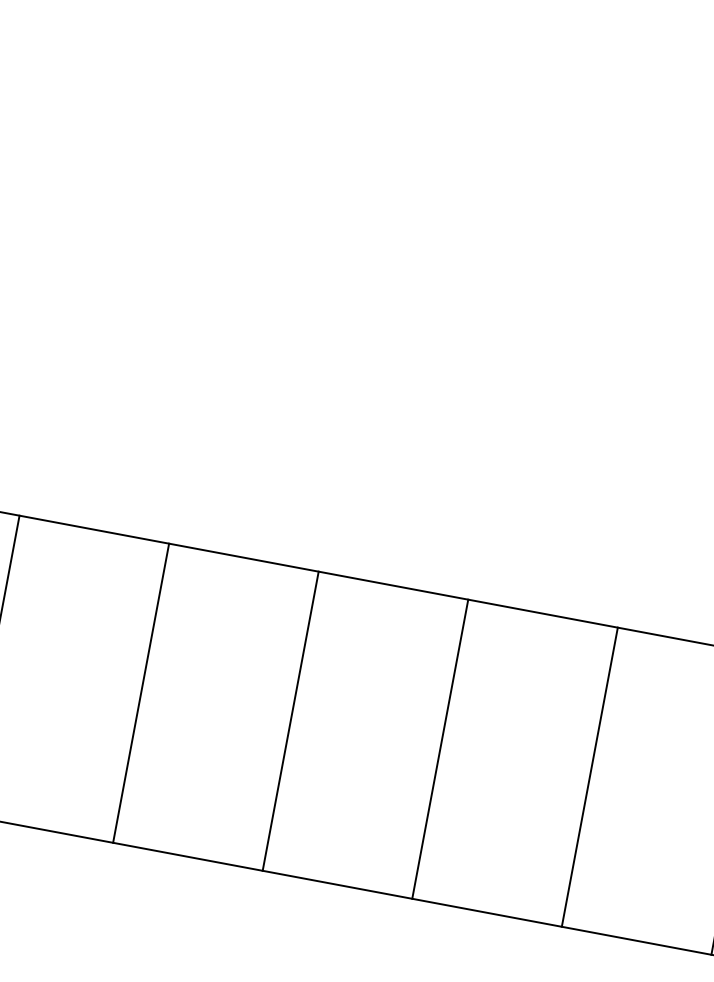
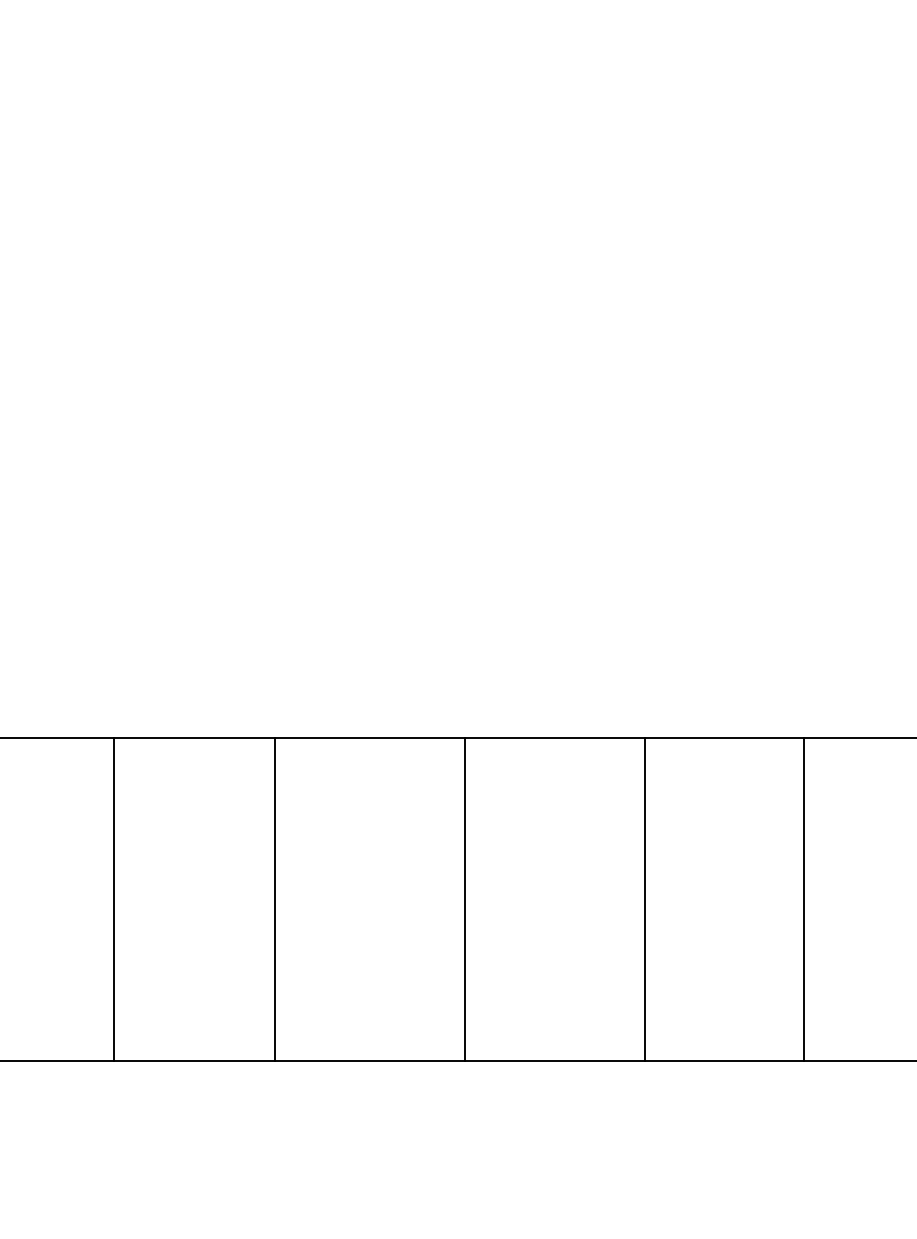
line: (291, 721) -> (465, 899), moved
line: (440, 749) -> (645, 899), moved
line: (589, 777) -> (803, 899), moved

